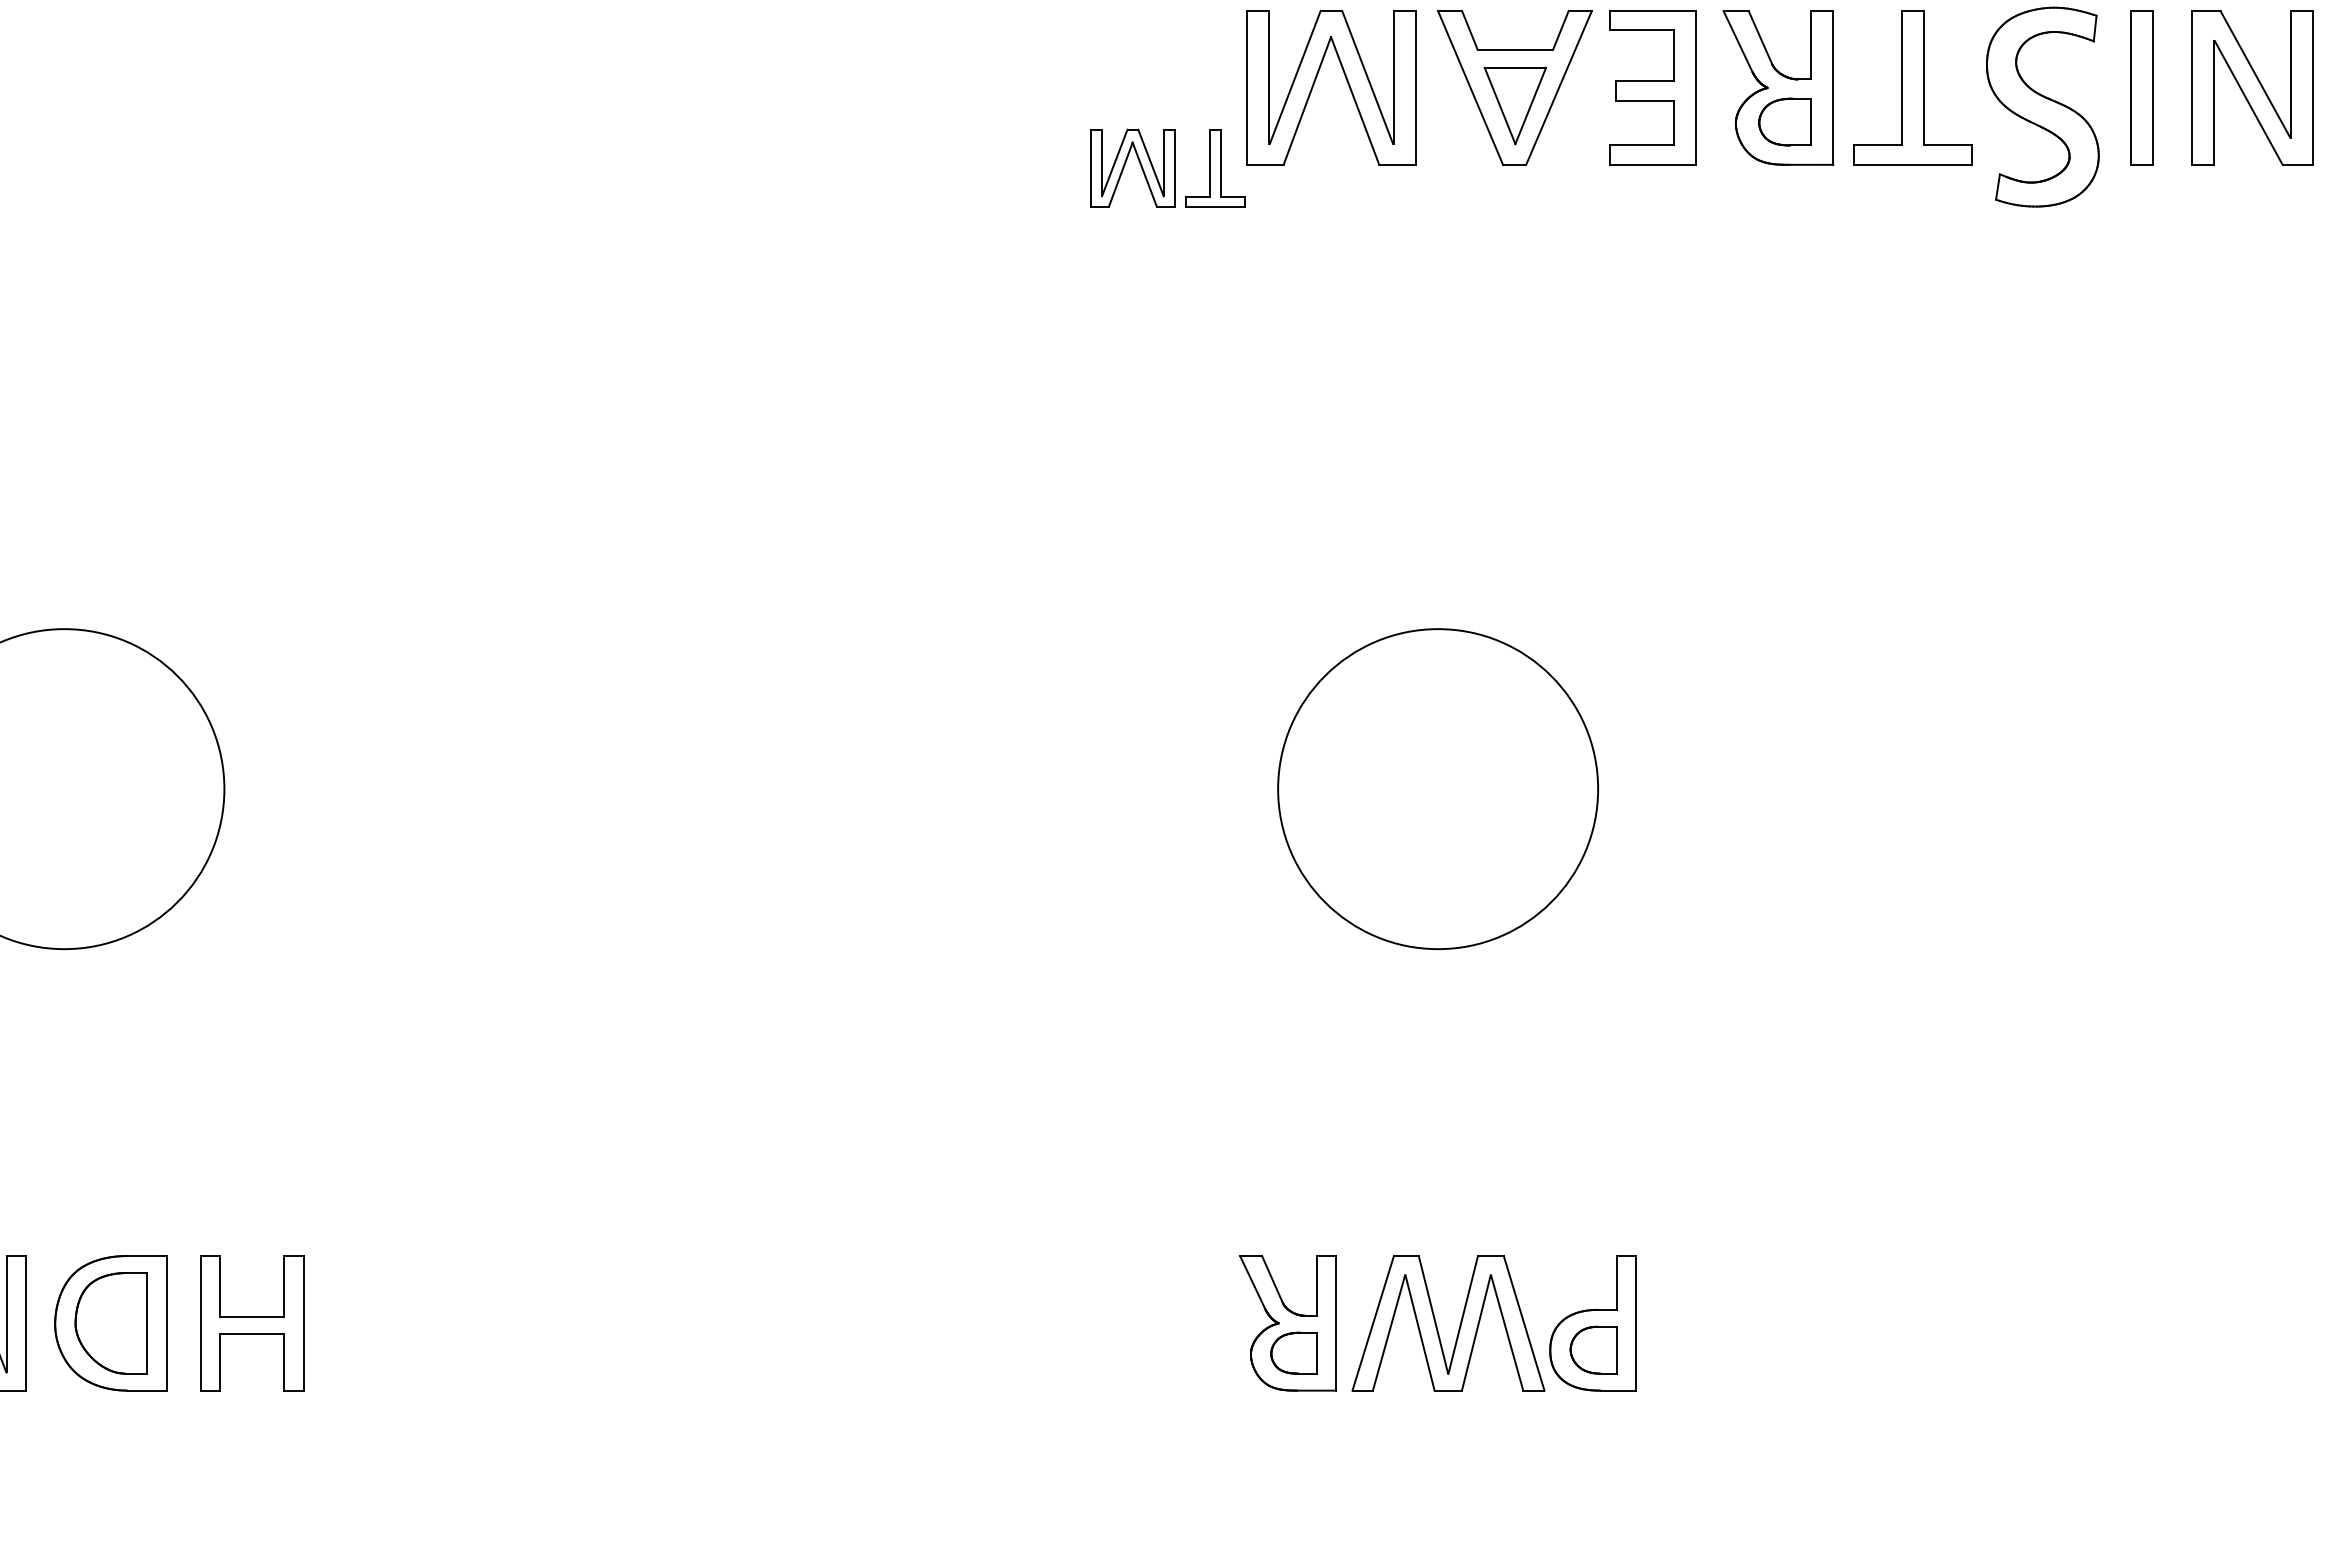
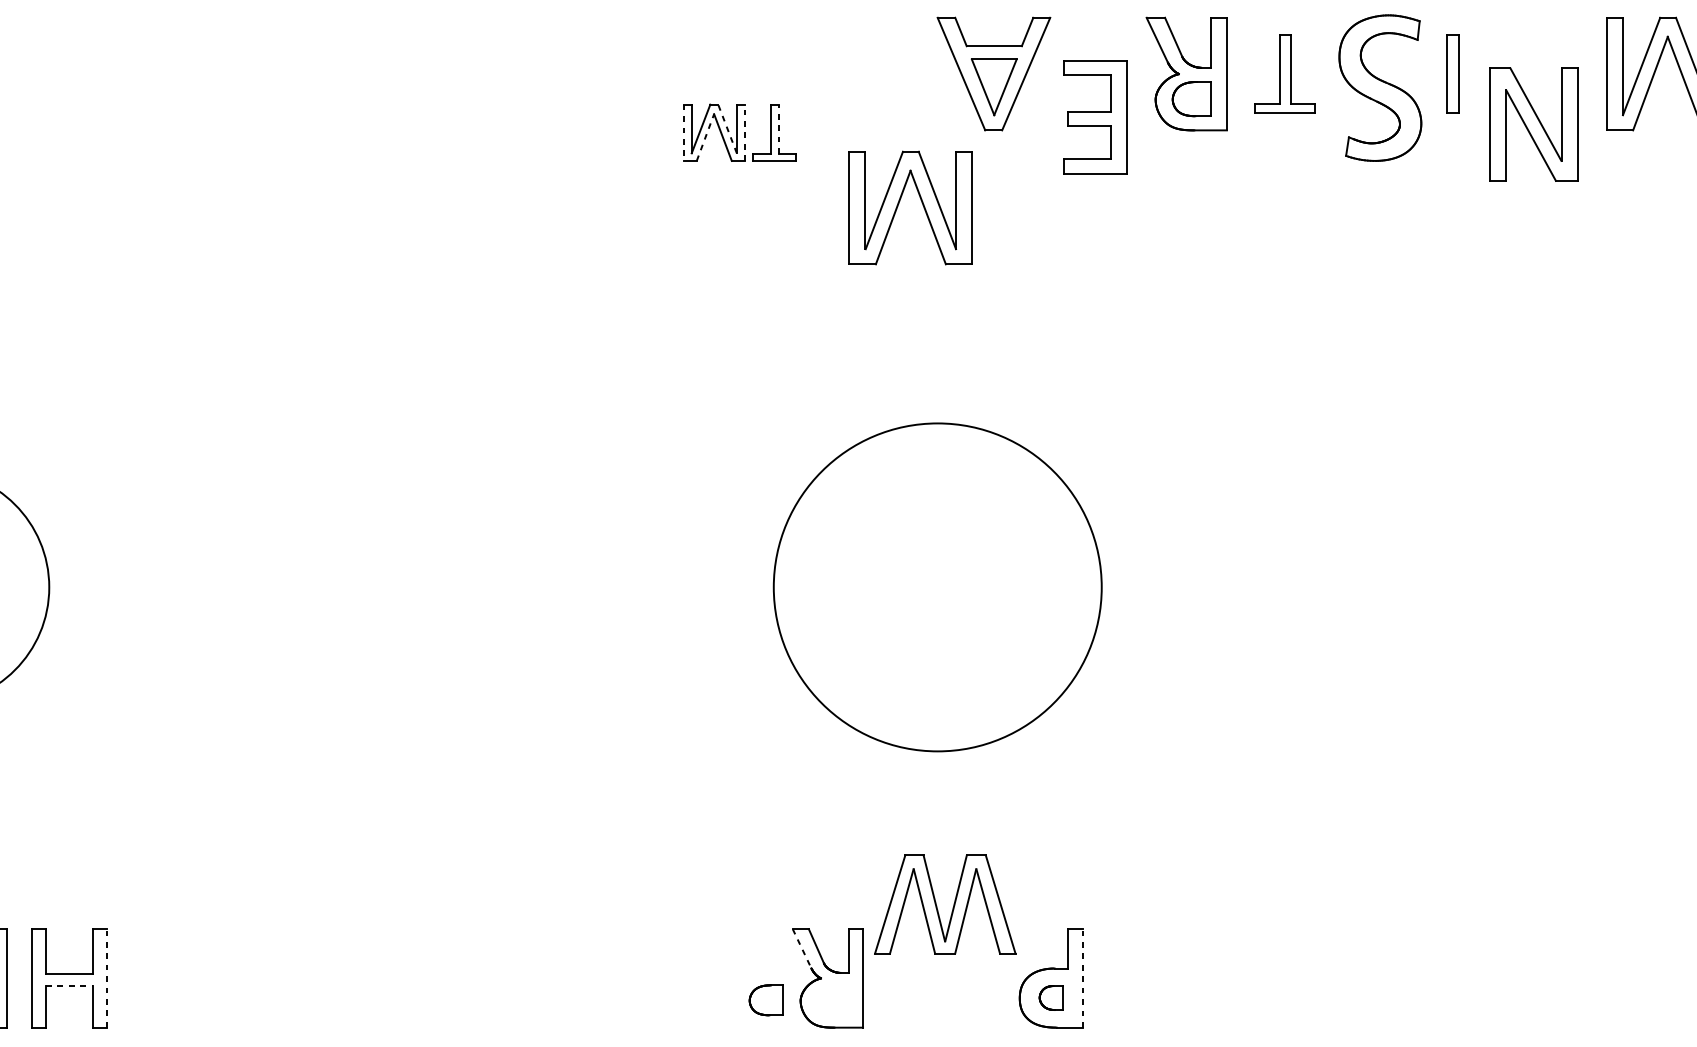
part: (1346, 81) -> (921, 203), moved
part: (1652, 87) -> (1094, 116), moved
part: (1912, 87) -> (1284, 73), size x0.7
part: (2141, 87) -> (1452, 73), size x0.7
part: (2252, 87) -> (1533, 124), moved
line: (1151, 162) -> (727, 128), solid -> dashed
line: (1221, 163) -> (779, 129), solid -> dashed
line: (1174, 167) -> (744, 132), solid -> dashed
line: (1090, 168) -> (683, 133), solid -> dashed
line: (1121, 174) -> (705, 137), solid -> dashed
circle: (1437, 788) -> (937, 586), size x1.4
line: (1252, 1282) -> (801, 948), solid -> dashed
line: (303, 1322) -> (107, 977), solid -> dashed
line: (1636, 1322) -> (1082, 977), solid -> dashed
part: (1459, 1324) -> (953, 905), moved
line: (252, 1334) -> (69, 986), solid -> dashed
part: (1593, 1349) -> (1051, 997), size x0.7
part: (1293, 1352) -> (765, 999), moved

